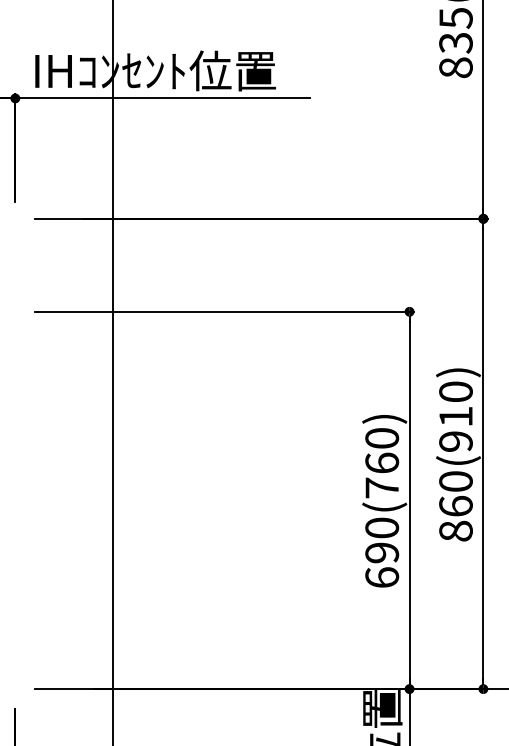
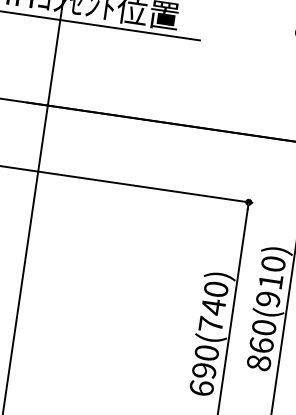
text: (382, 463) -> (213, 307), 690(760) -> 690(740)

